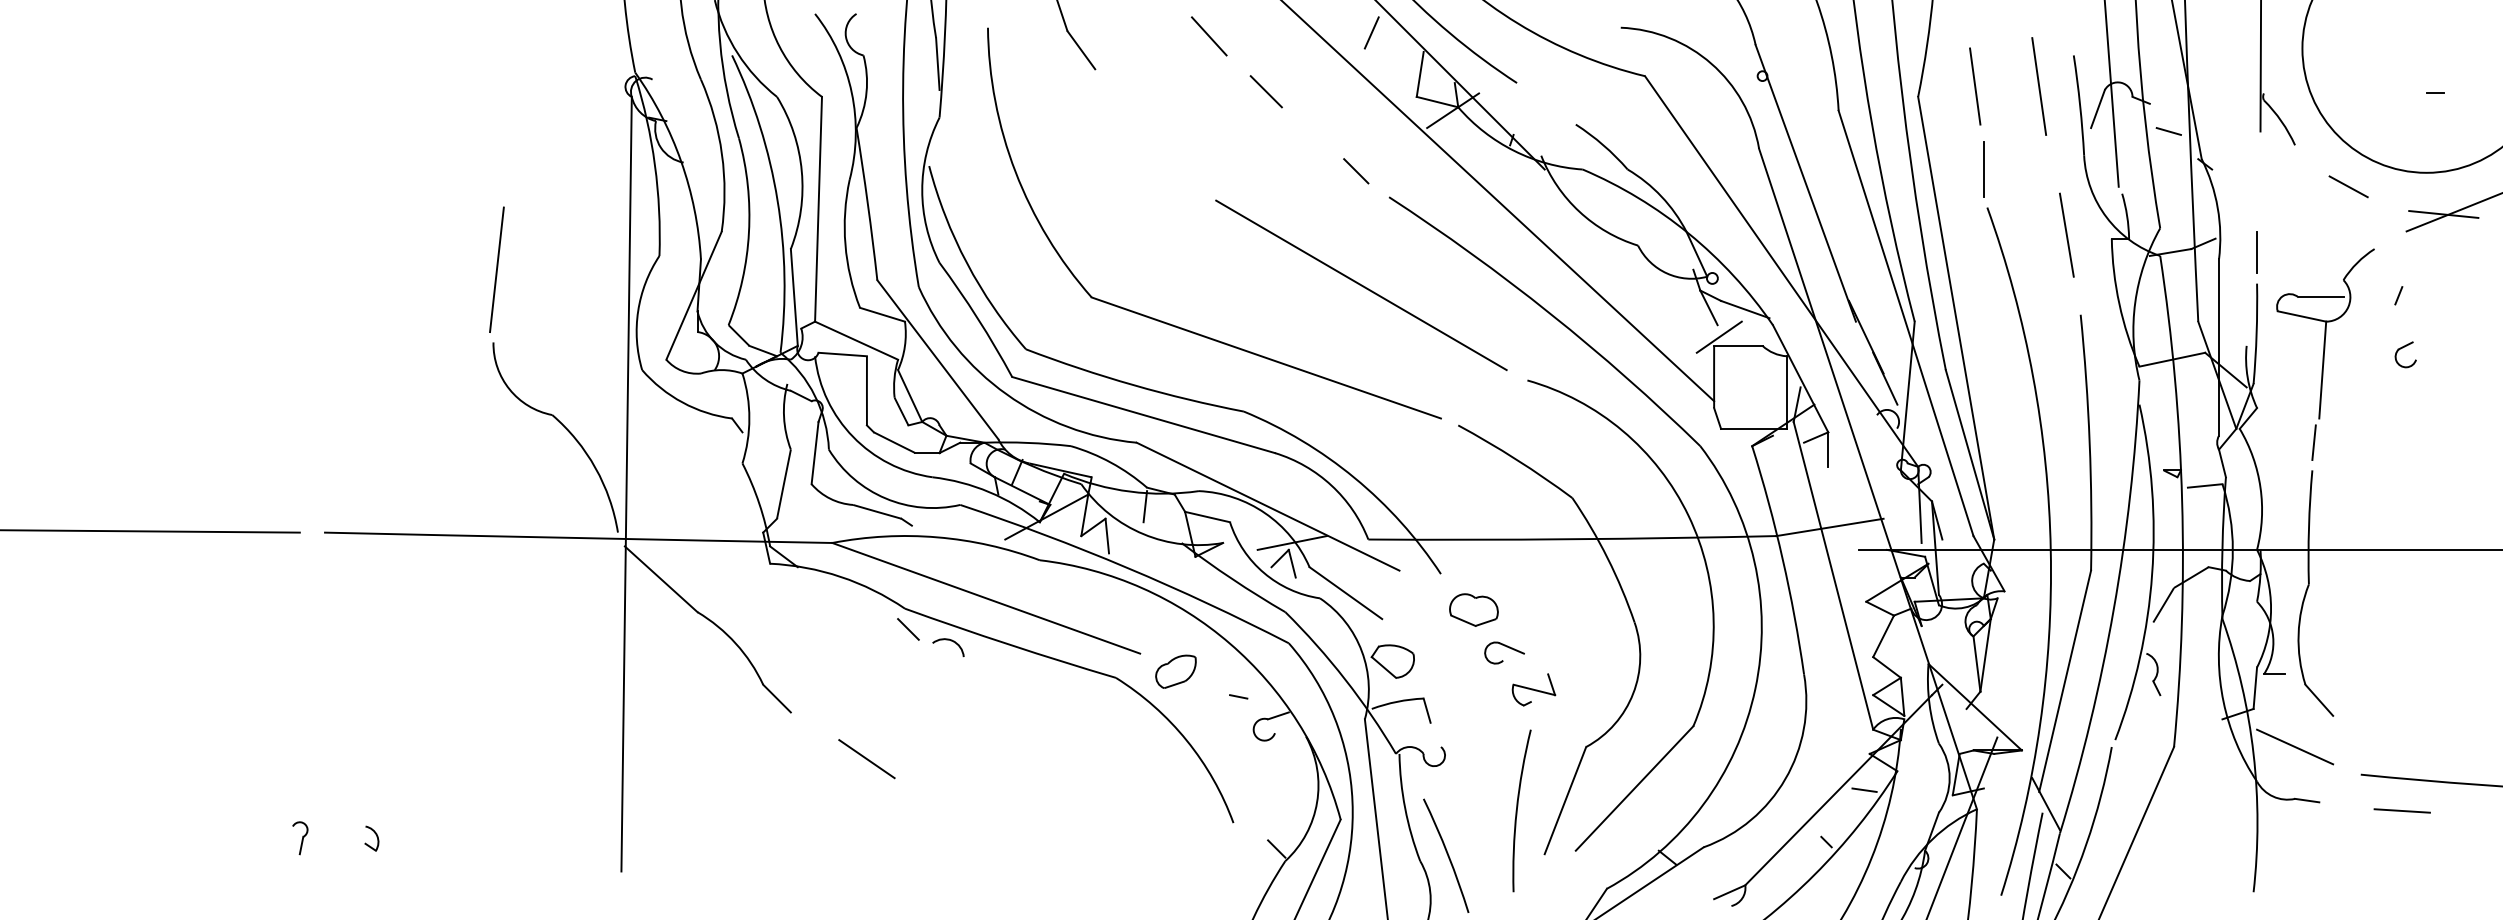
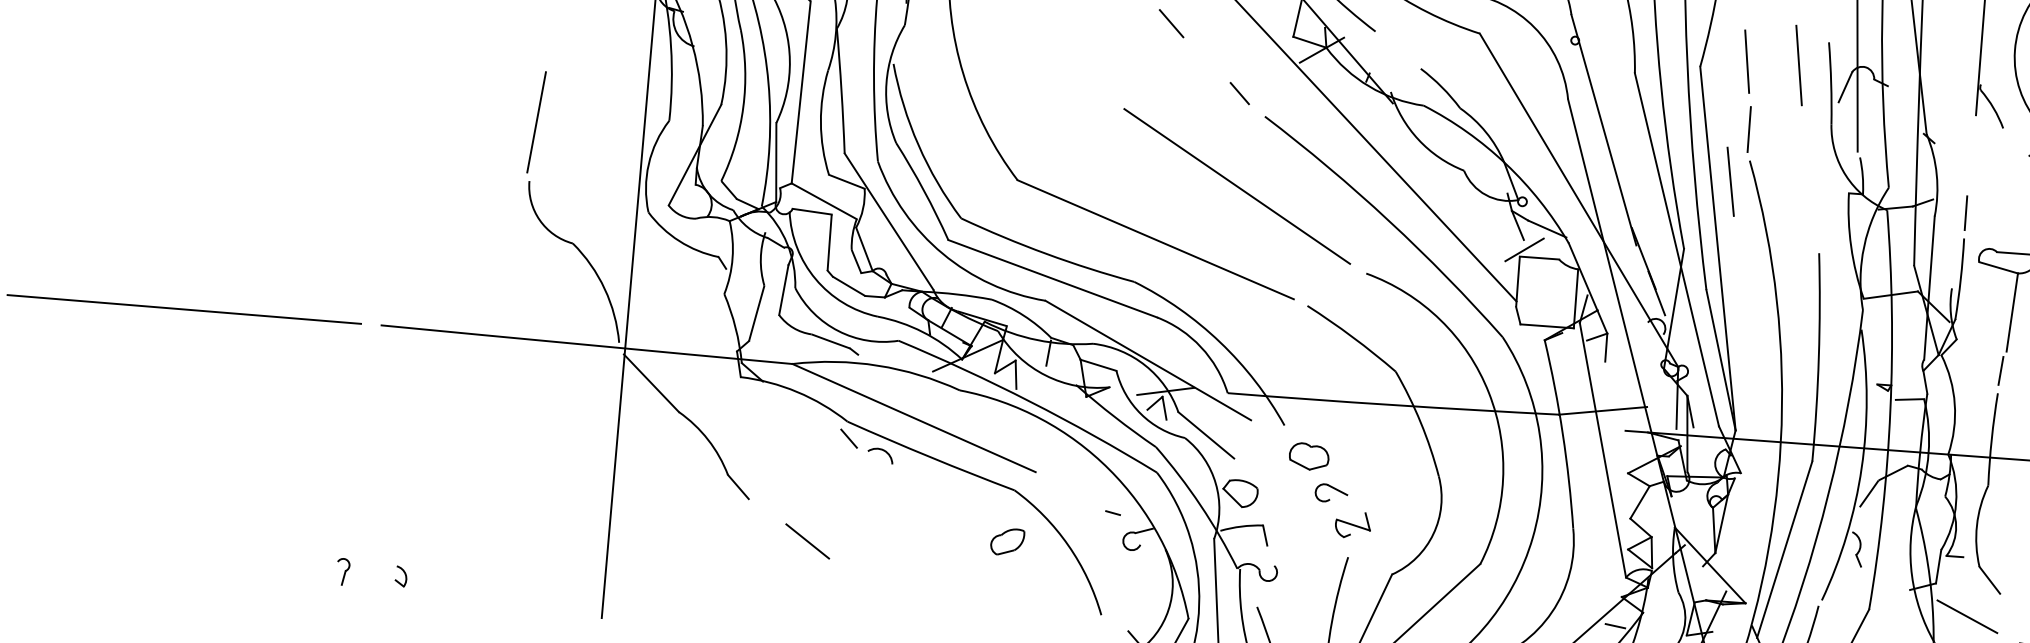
line: (2168, 131) -> (1901, 109), removed
line: (2066, 234) -> (1730, 181), moved
part: (1175, 671) -> (1007, 541), moved

